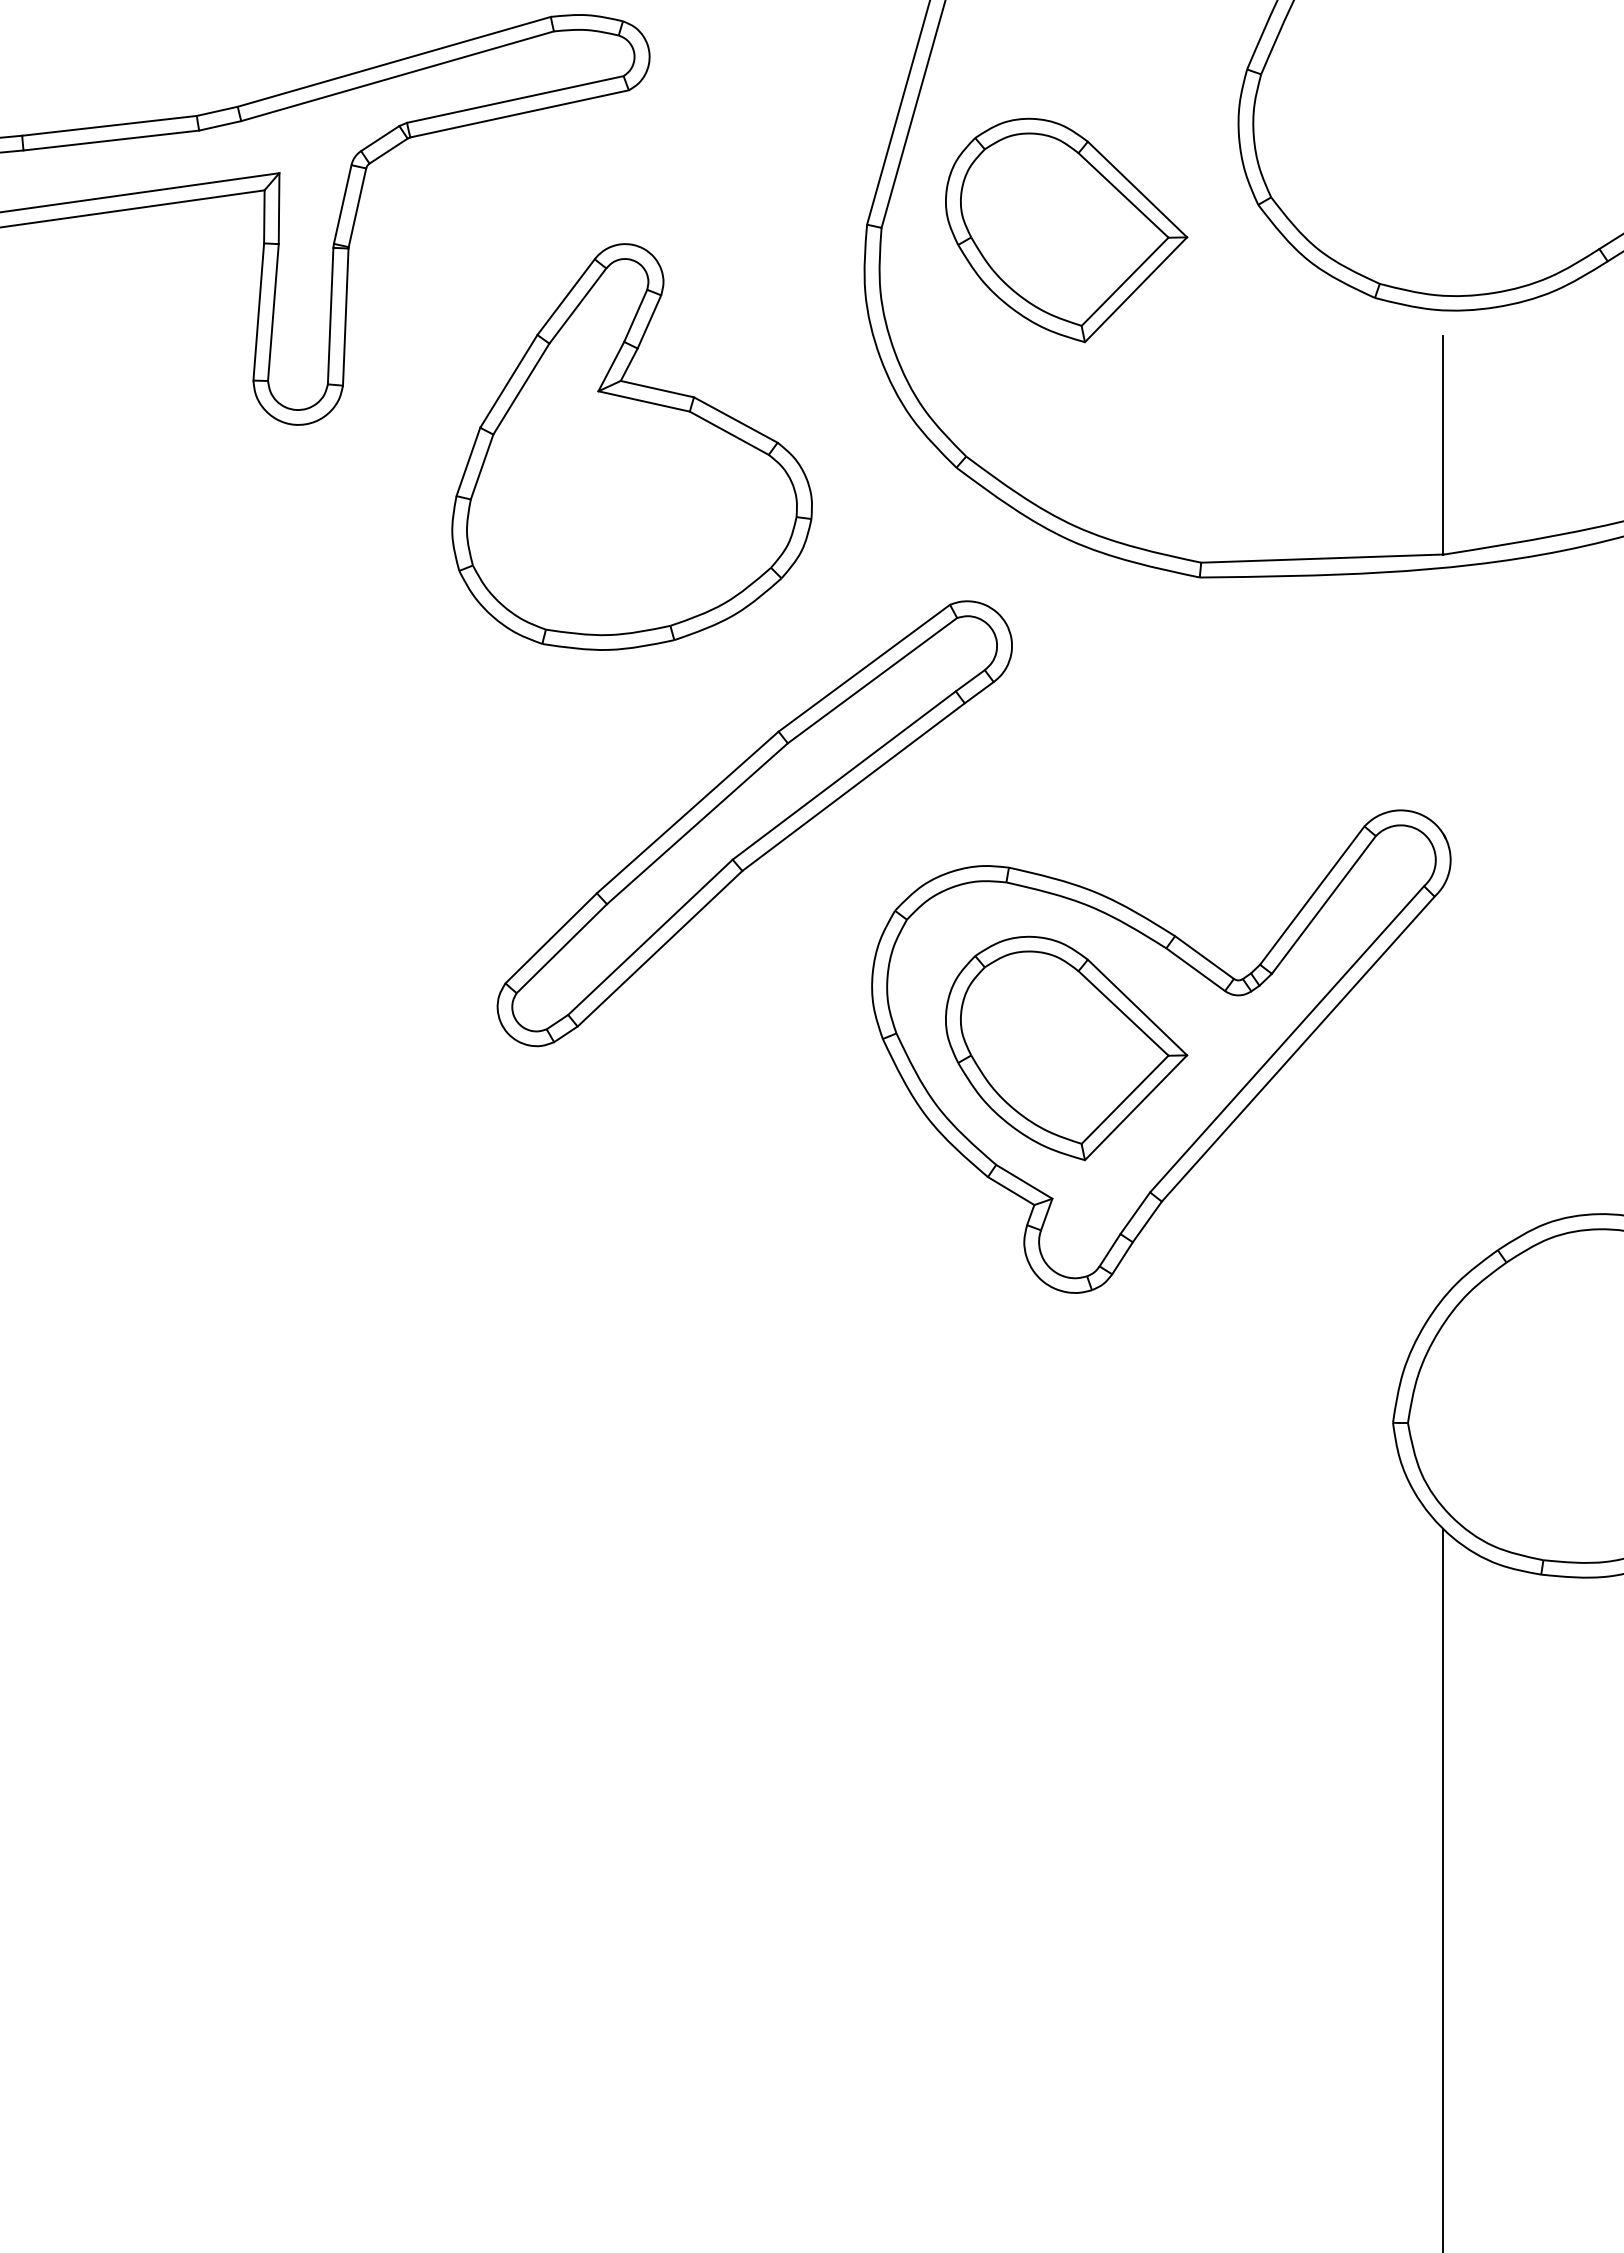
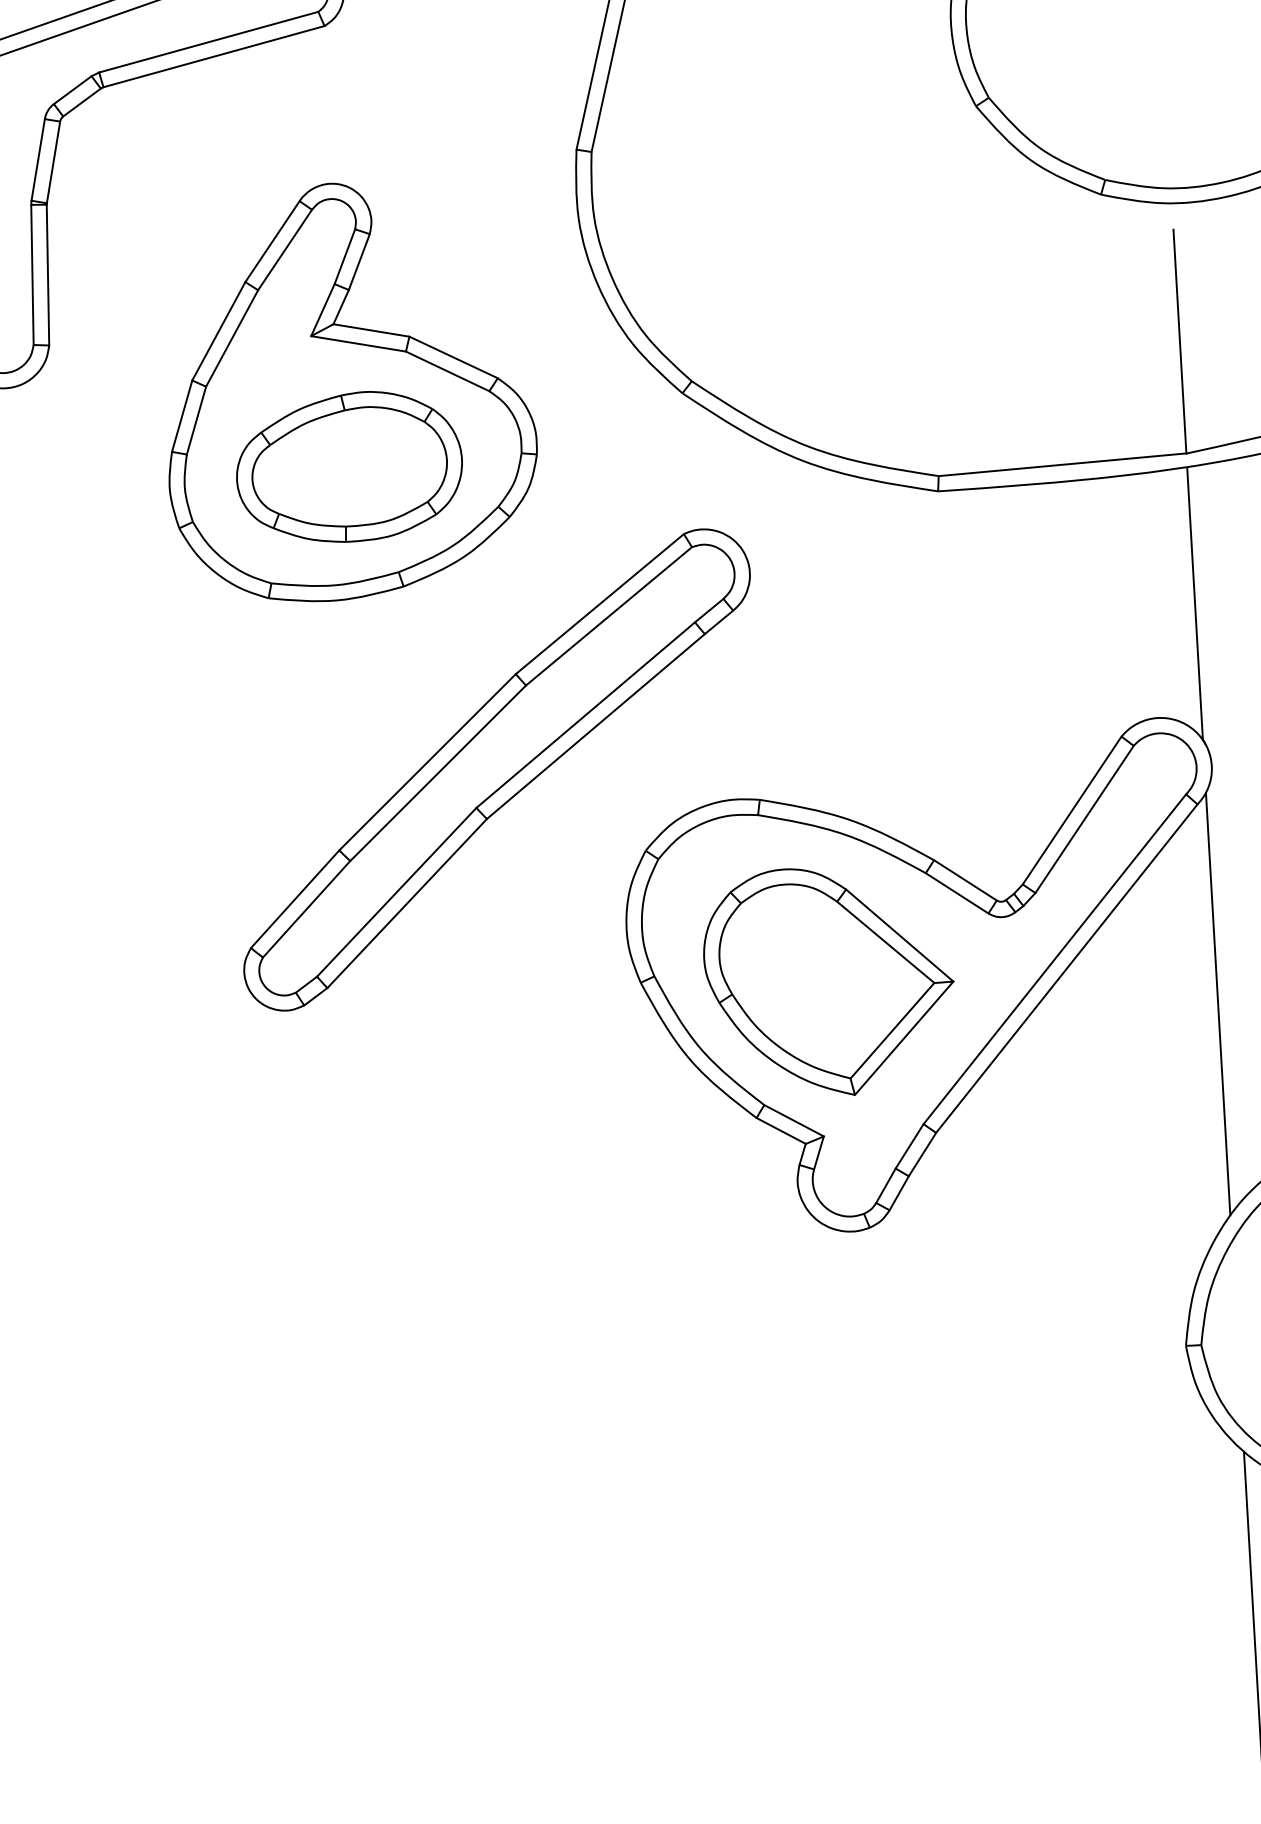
part: (1066, 230) -> (781, 143), removed
part: (628, 520) -> (349, 466), added
line: (1443, 701) -> (1195, 603), added
line: (1443, 1091) -> (1218, 1003), added

